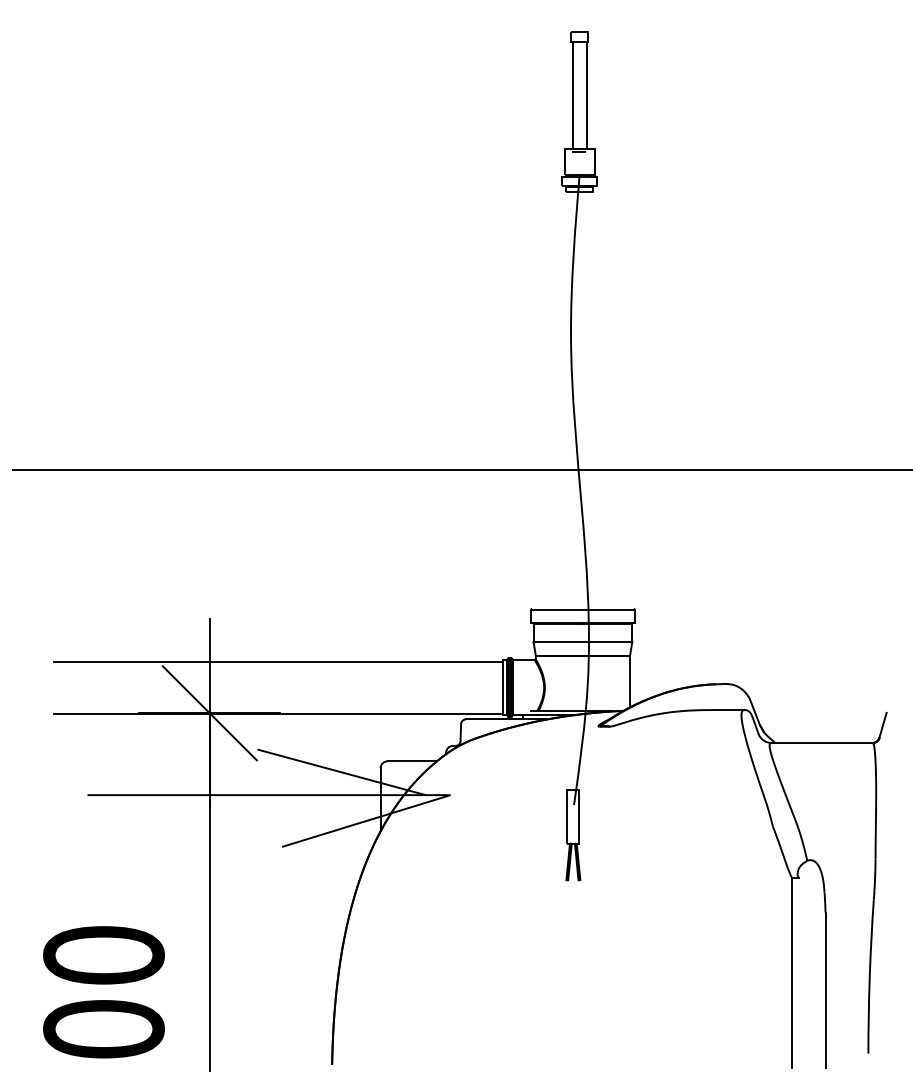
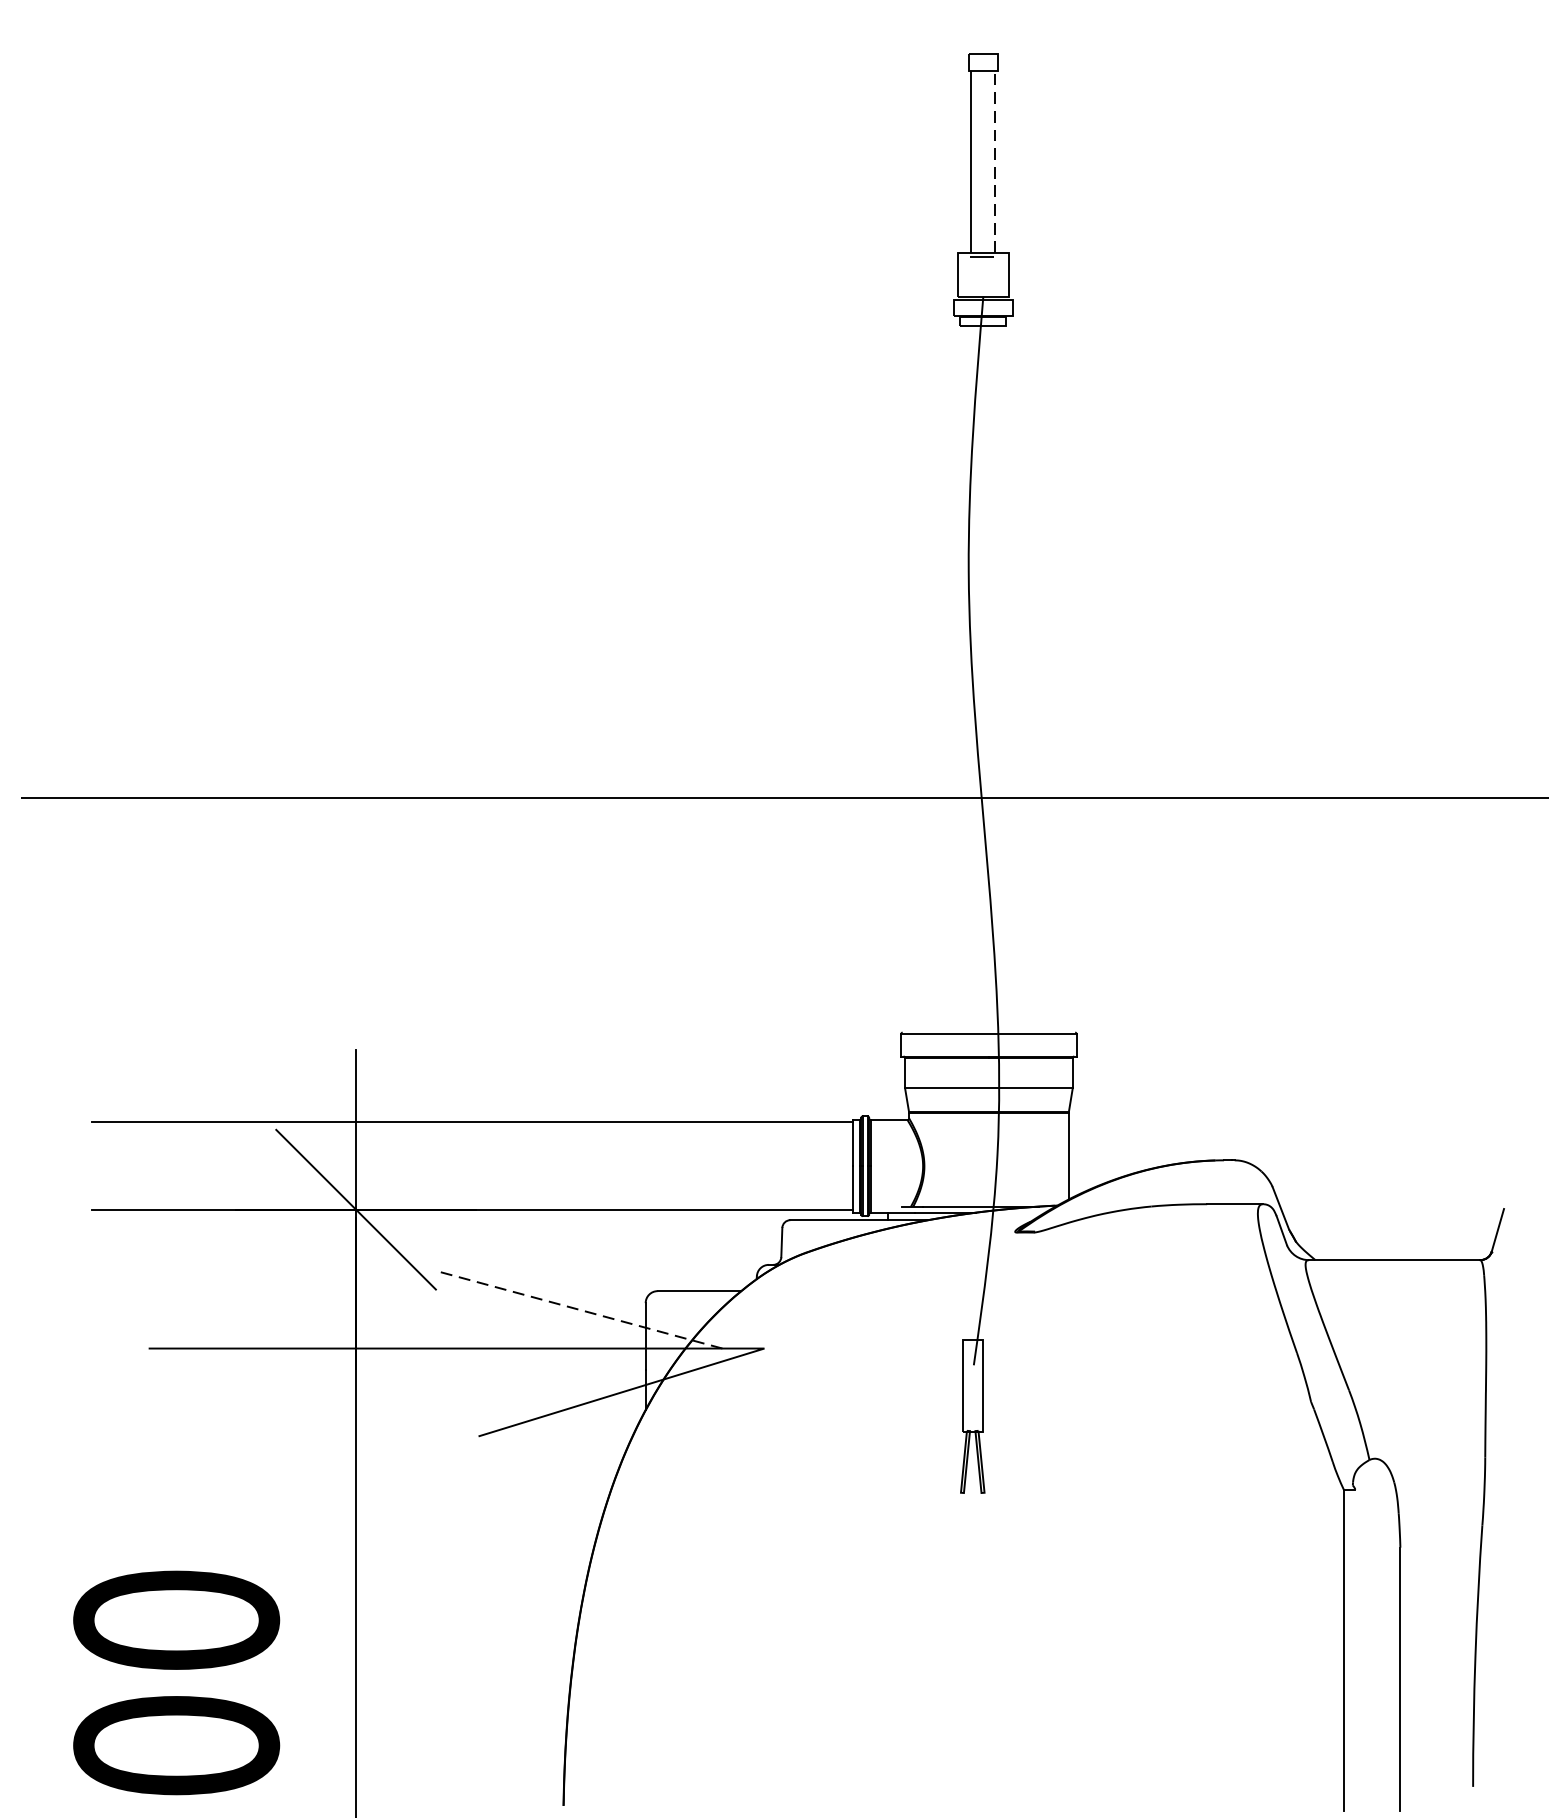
line: (586, 95) -> (994, 161), solid -> dashed
line: (341, 772) -> (579, 1310), solid -> dashed

